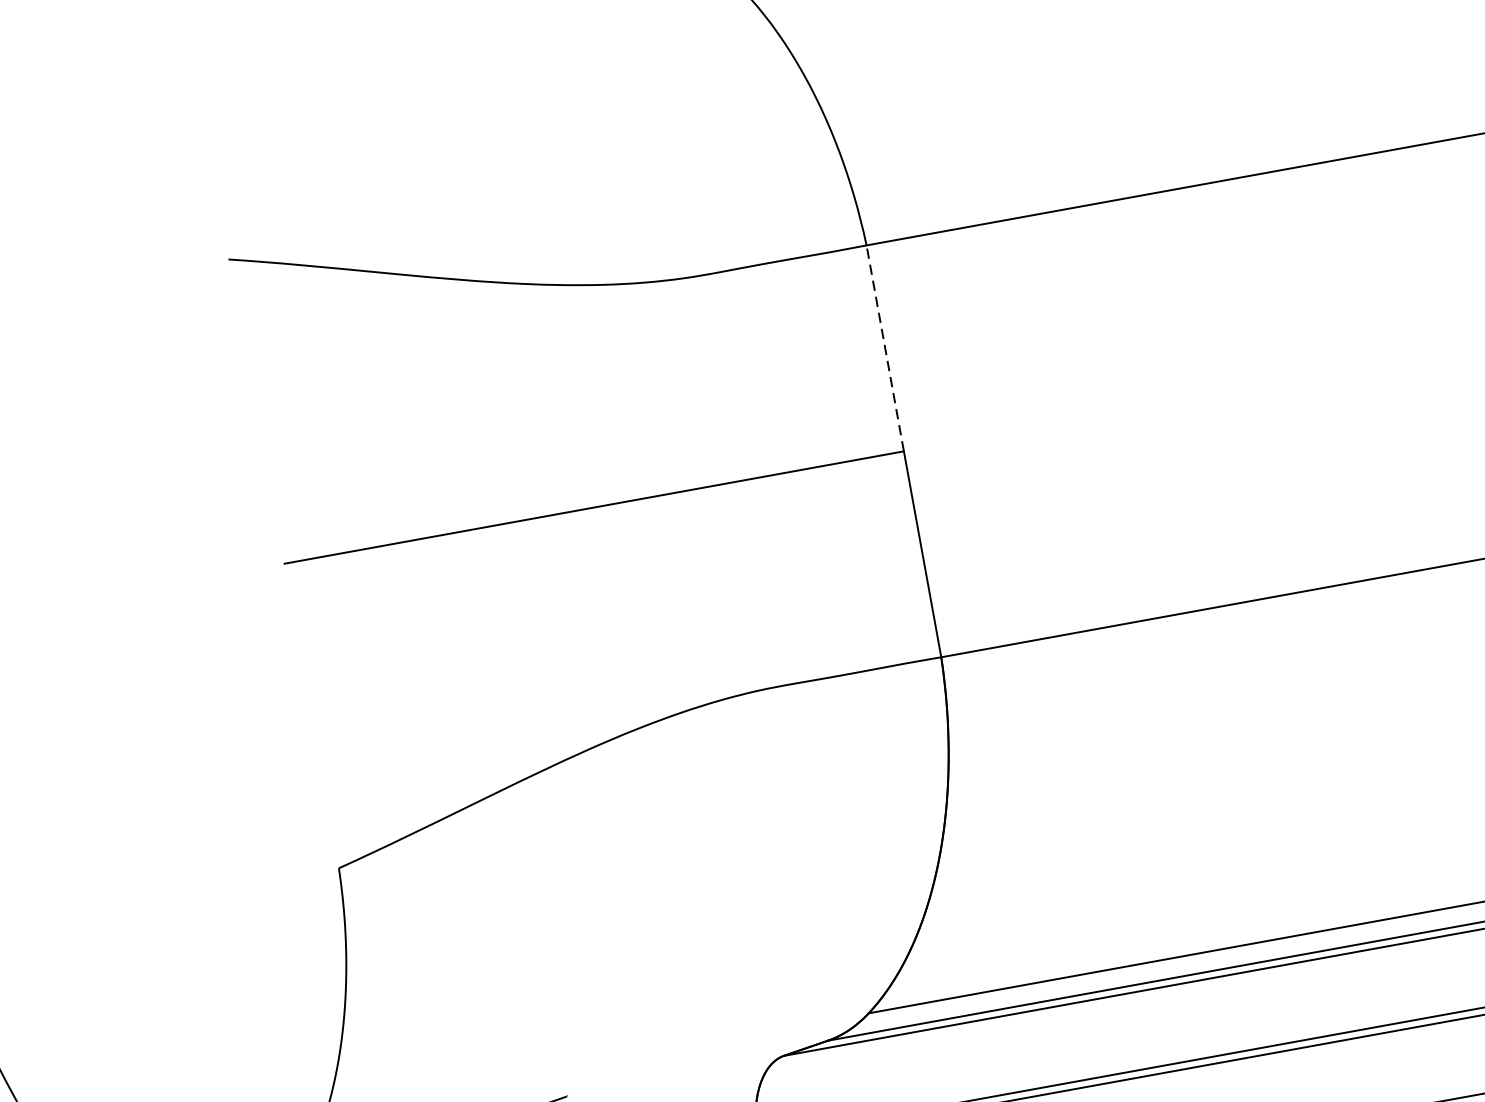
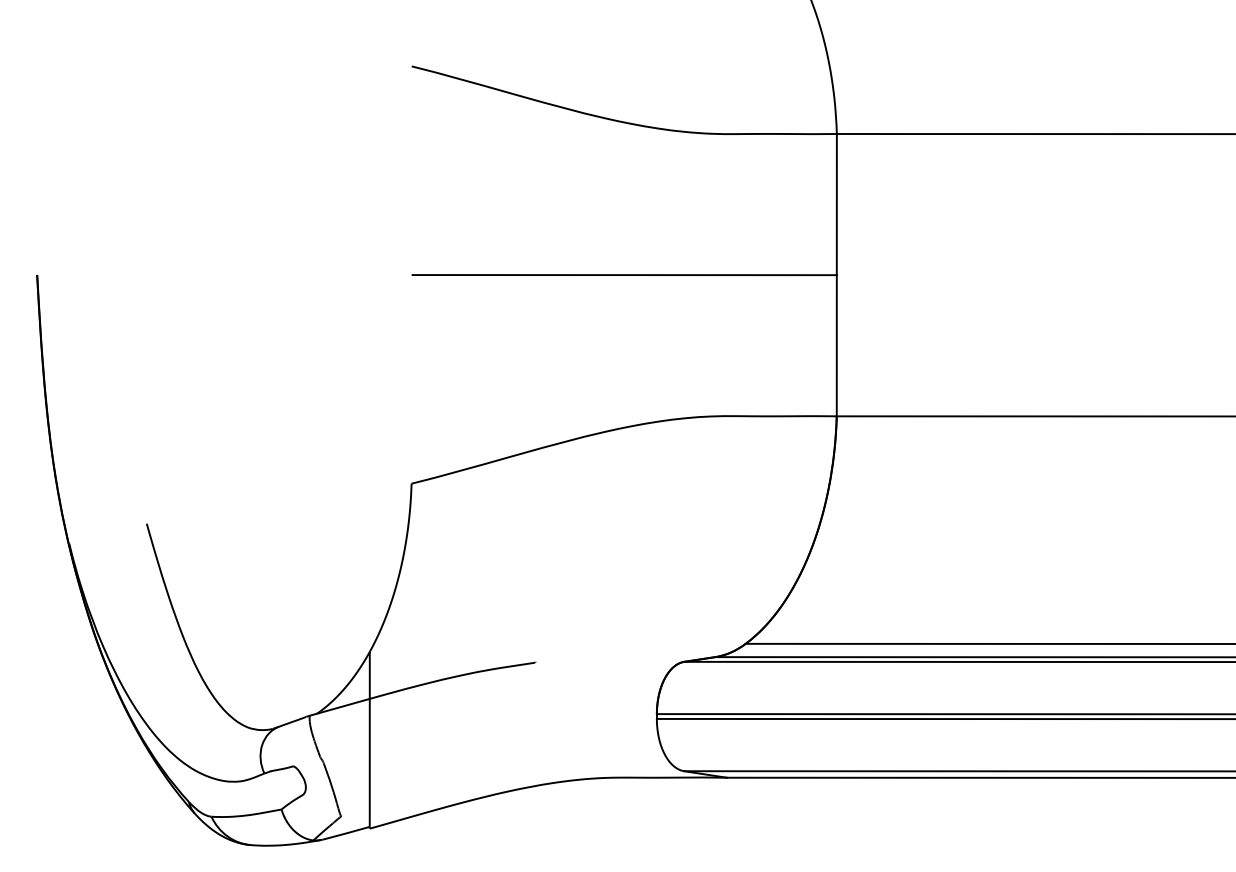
line: (884, 348) -> (836, 204), dashed -> solid

